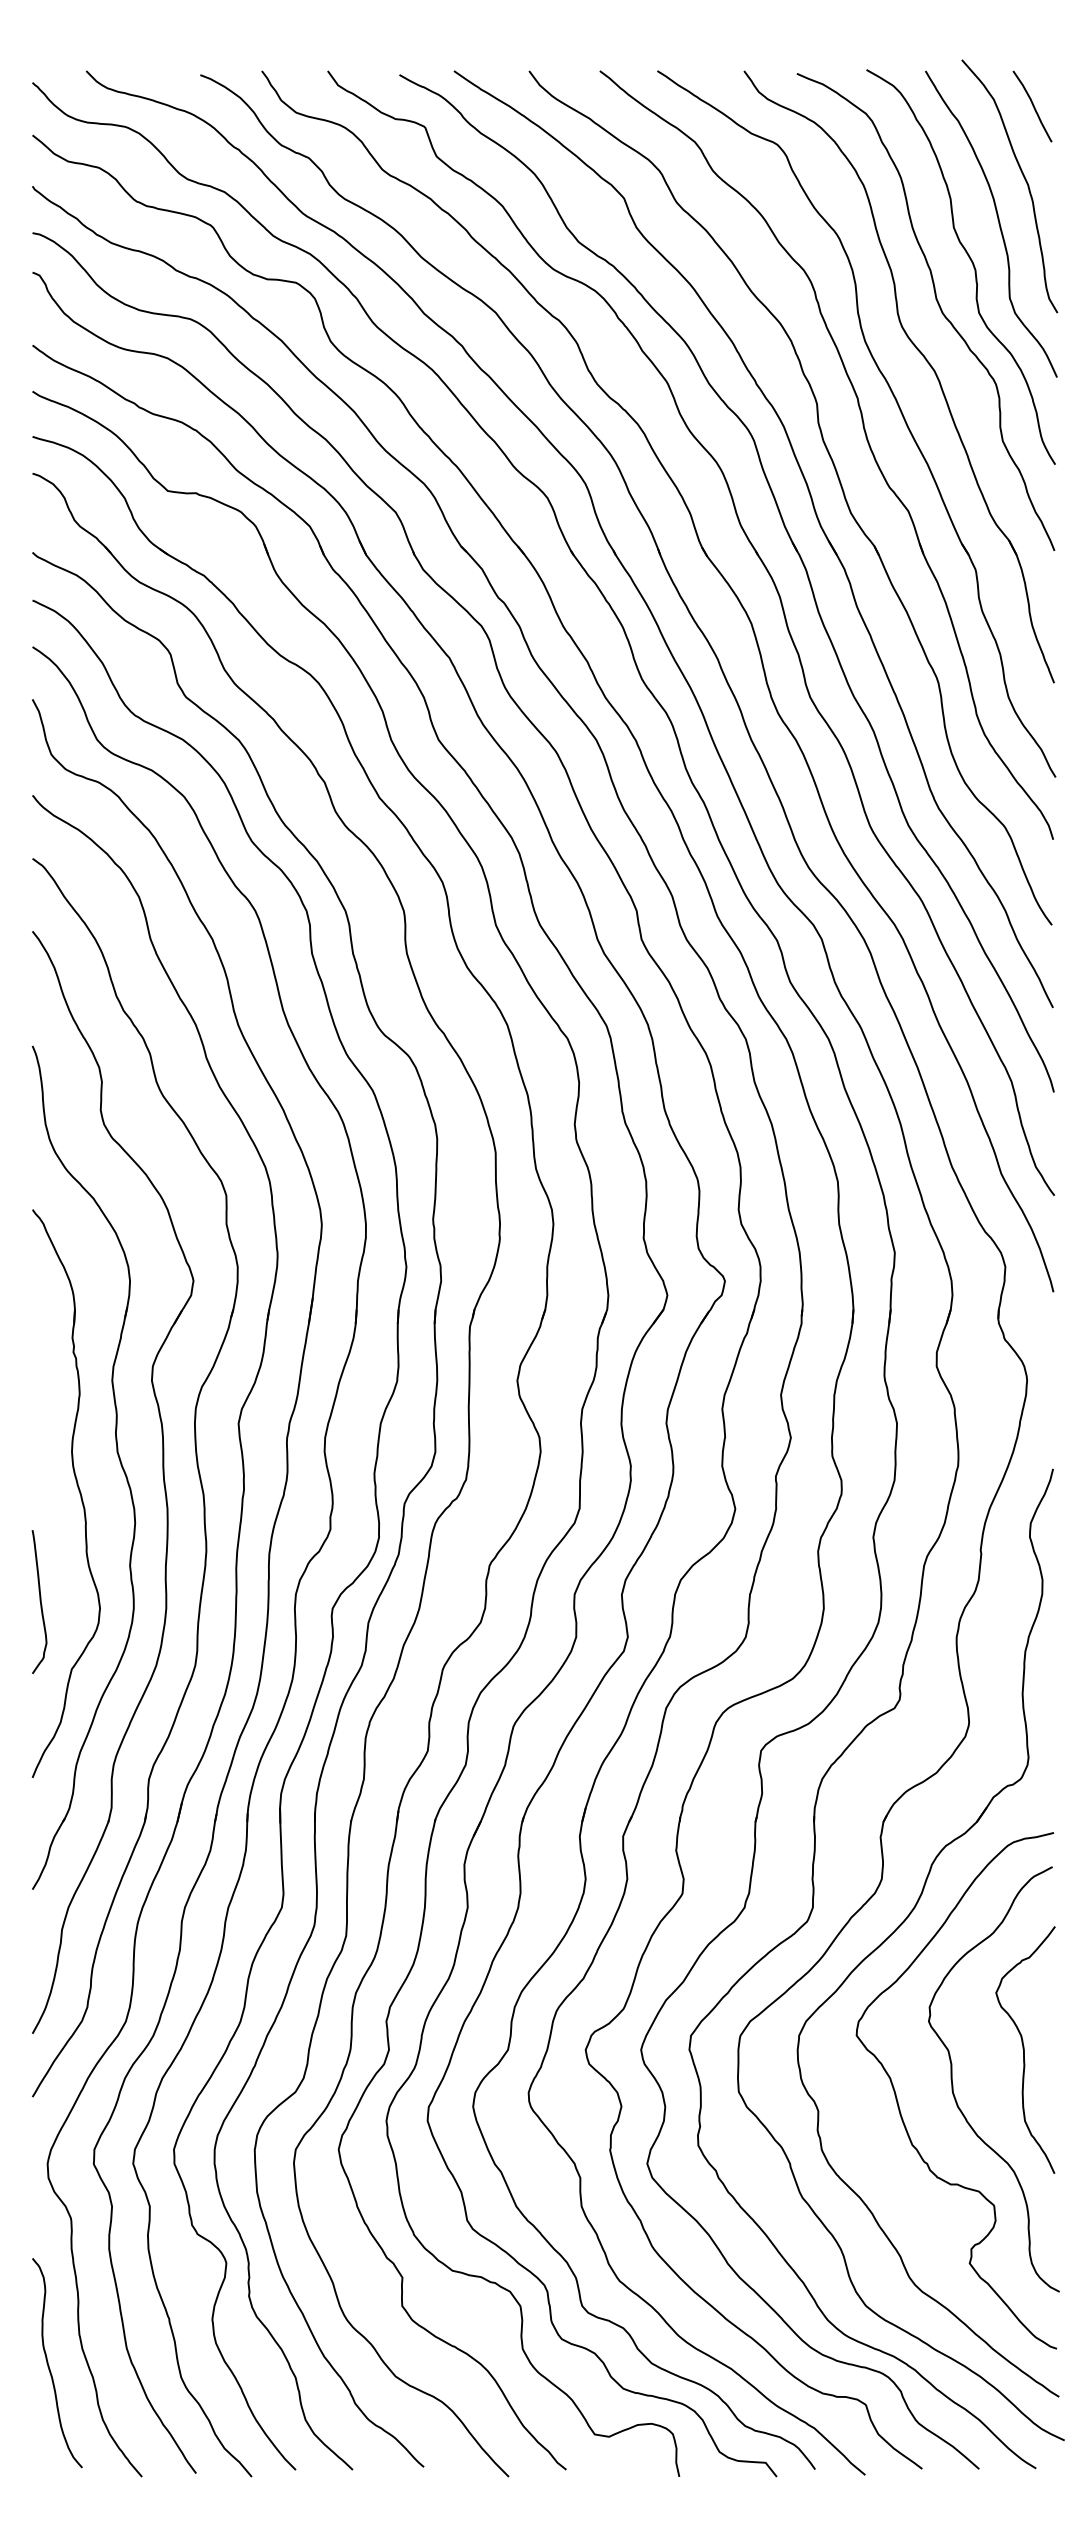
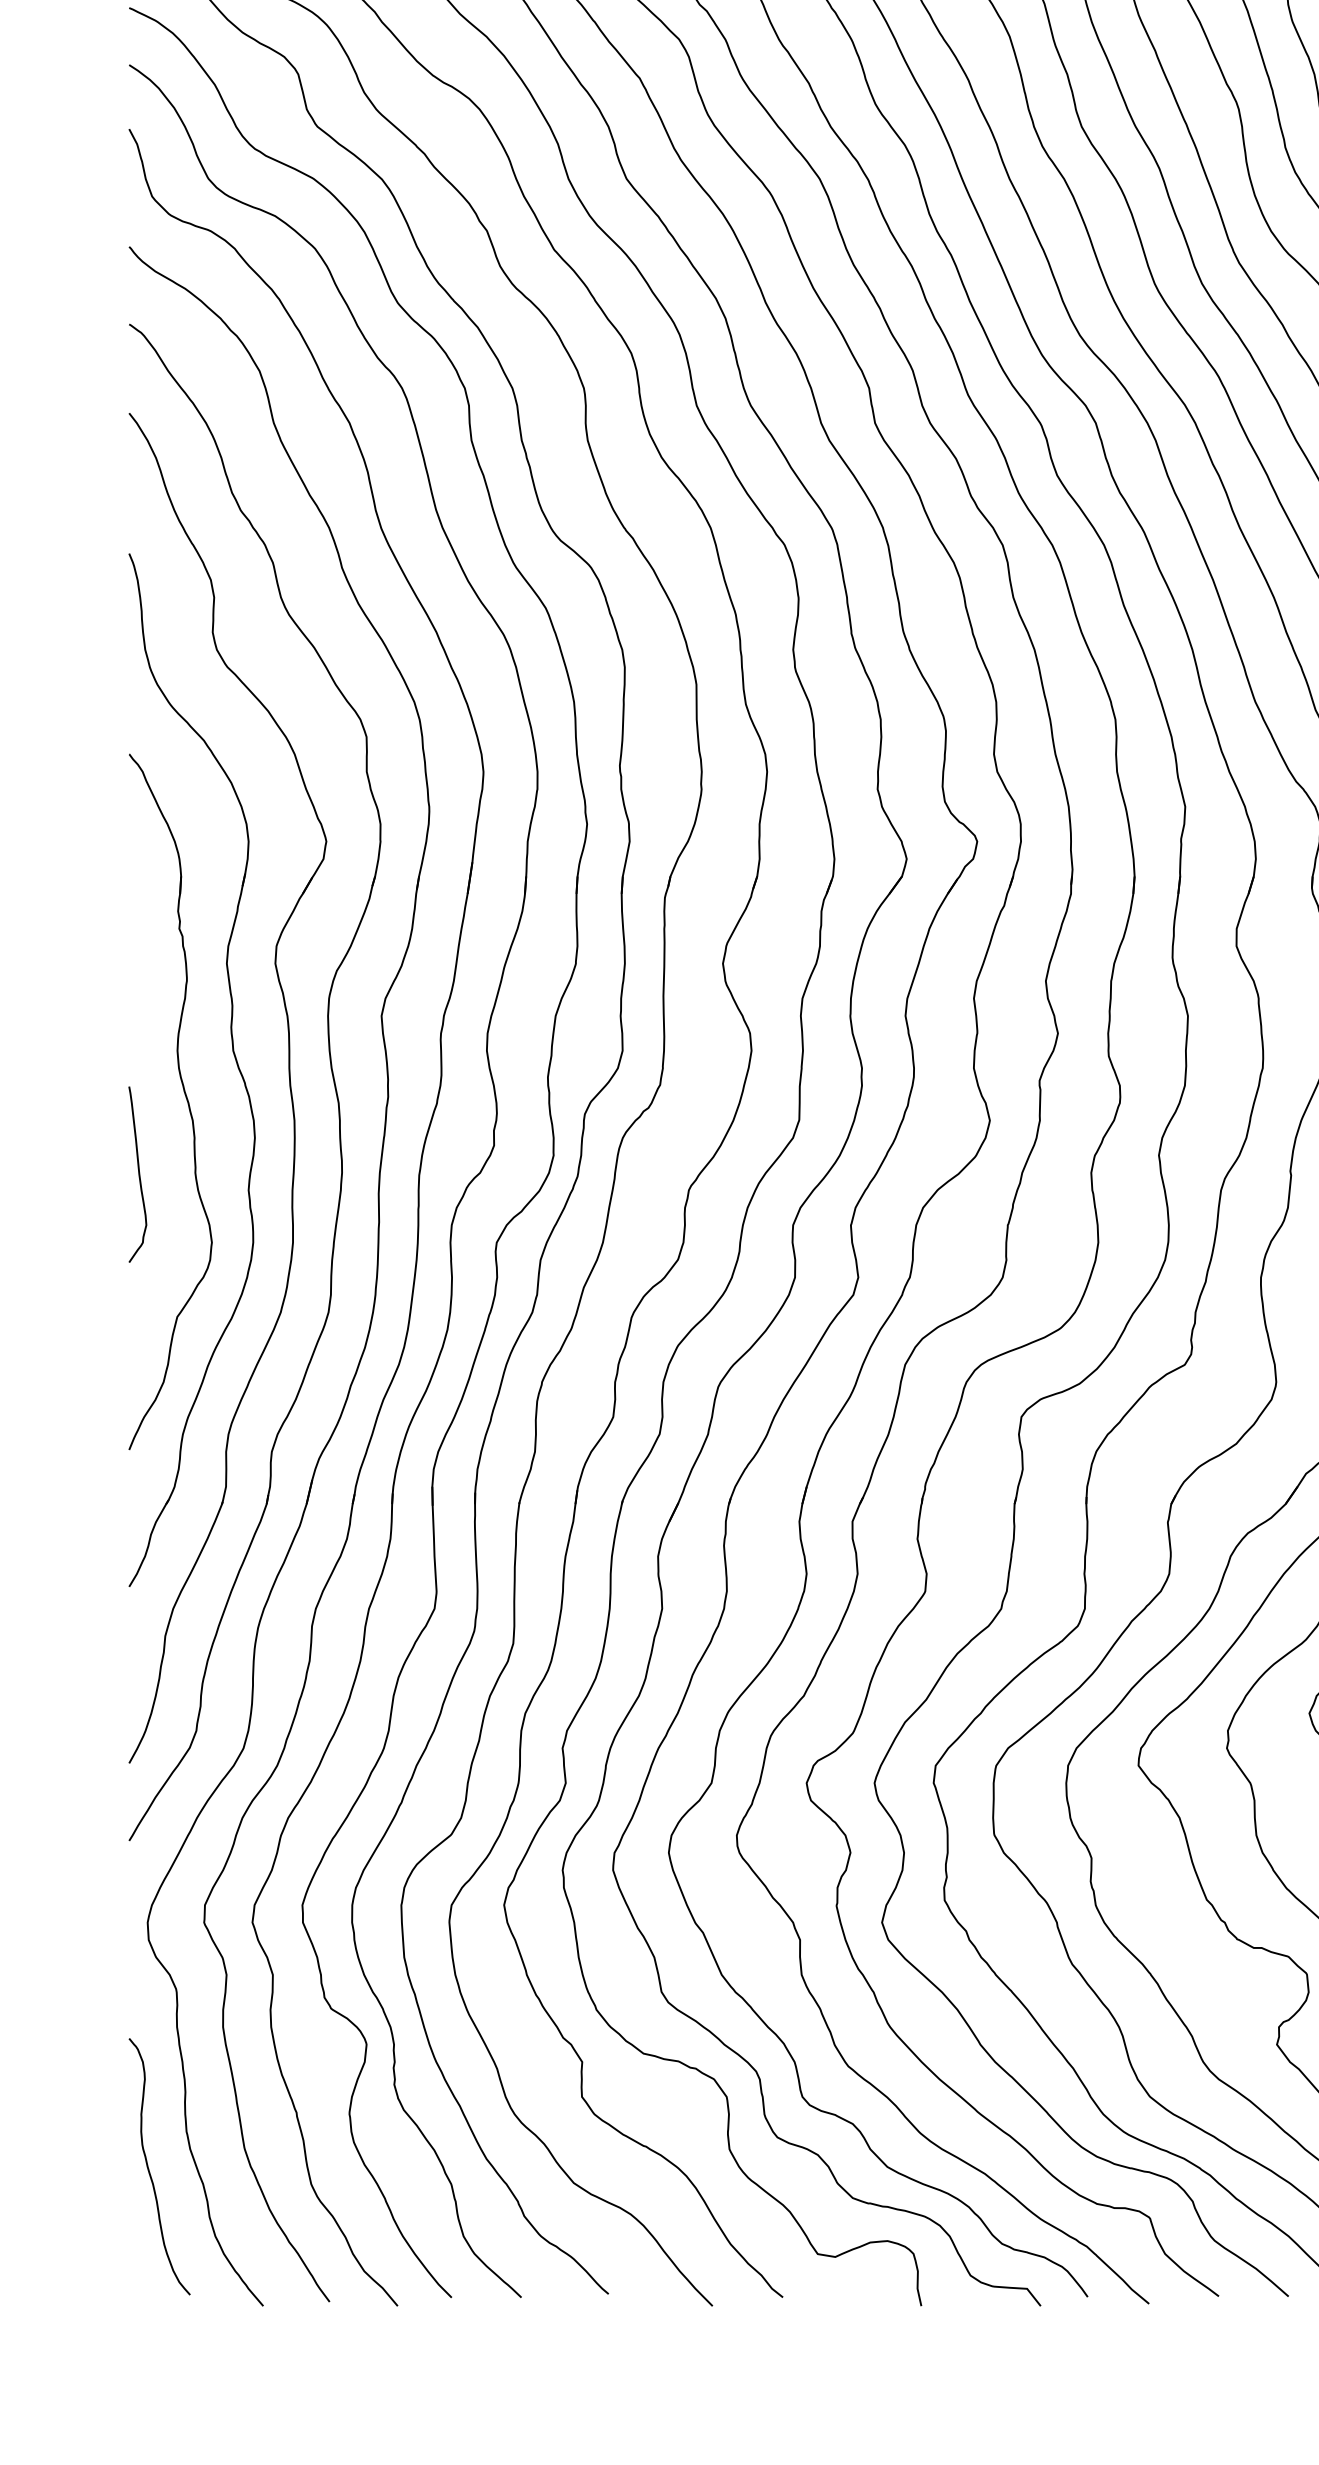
curve: (39, 1601) -> (137, 1173), moved

